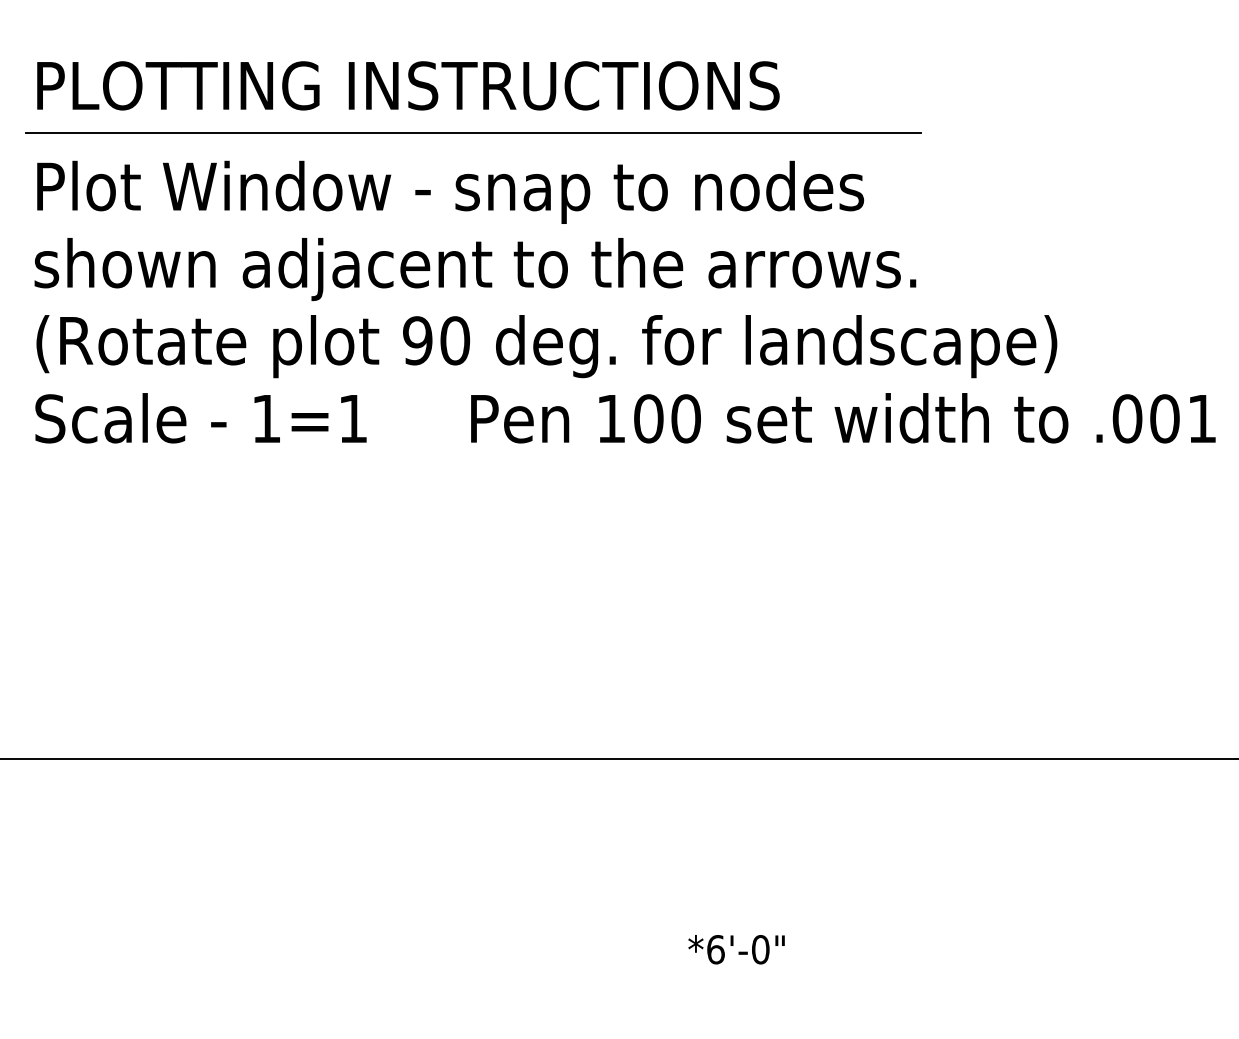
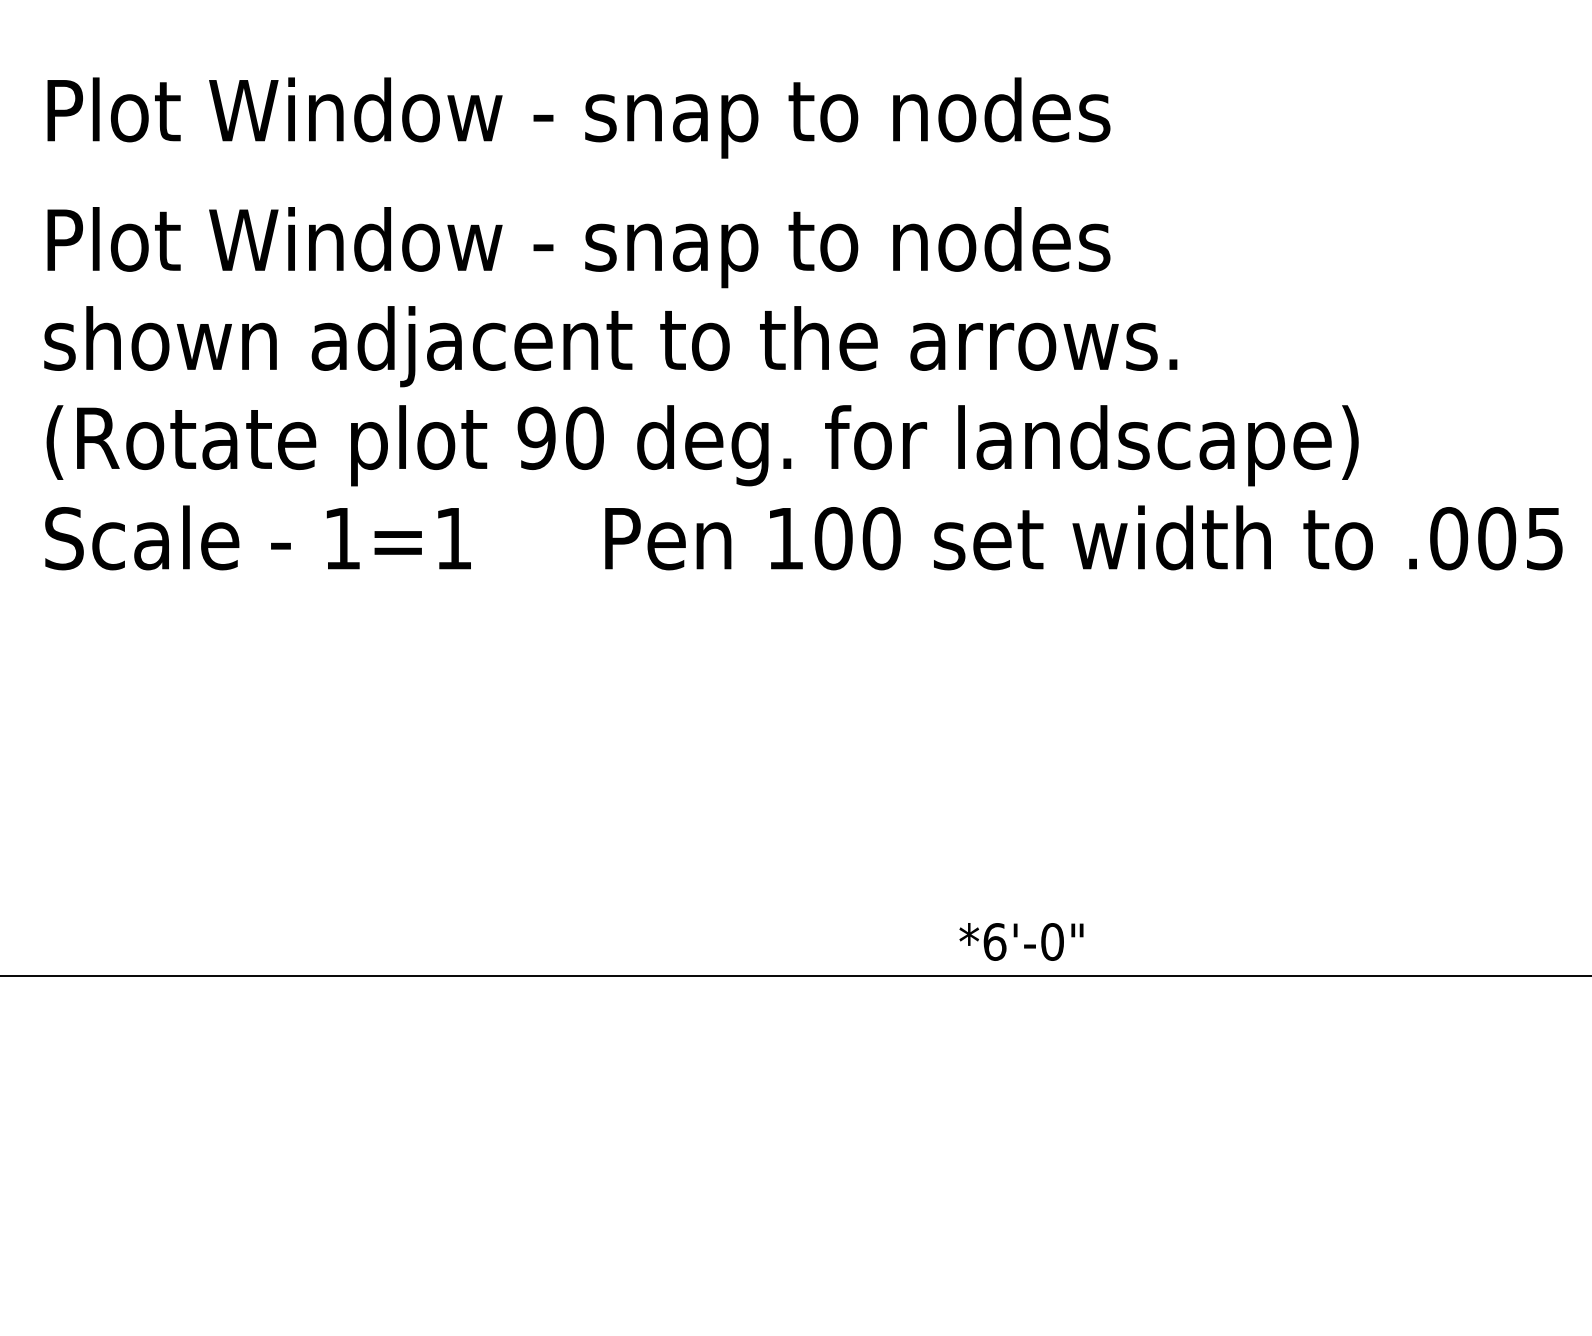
text: (468, 91) -> (601, 117), PLOTTING INSTRUCTIONS -> Plot Window - snap to nodes
line: (472, 133) -> (607, 171), removed
text: (1201, 419) -> (1544, 539), .001 -> .005
text: (736, 949) -> (1021, 941), moved

